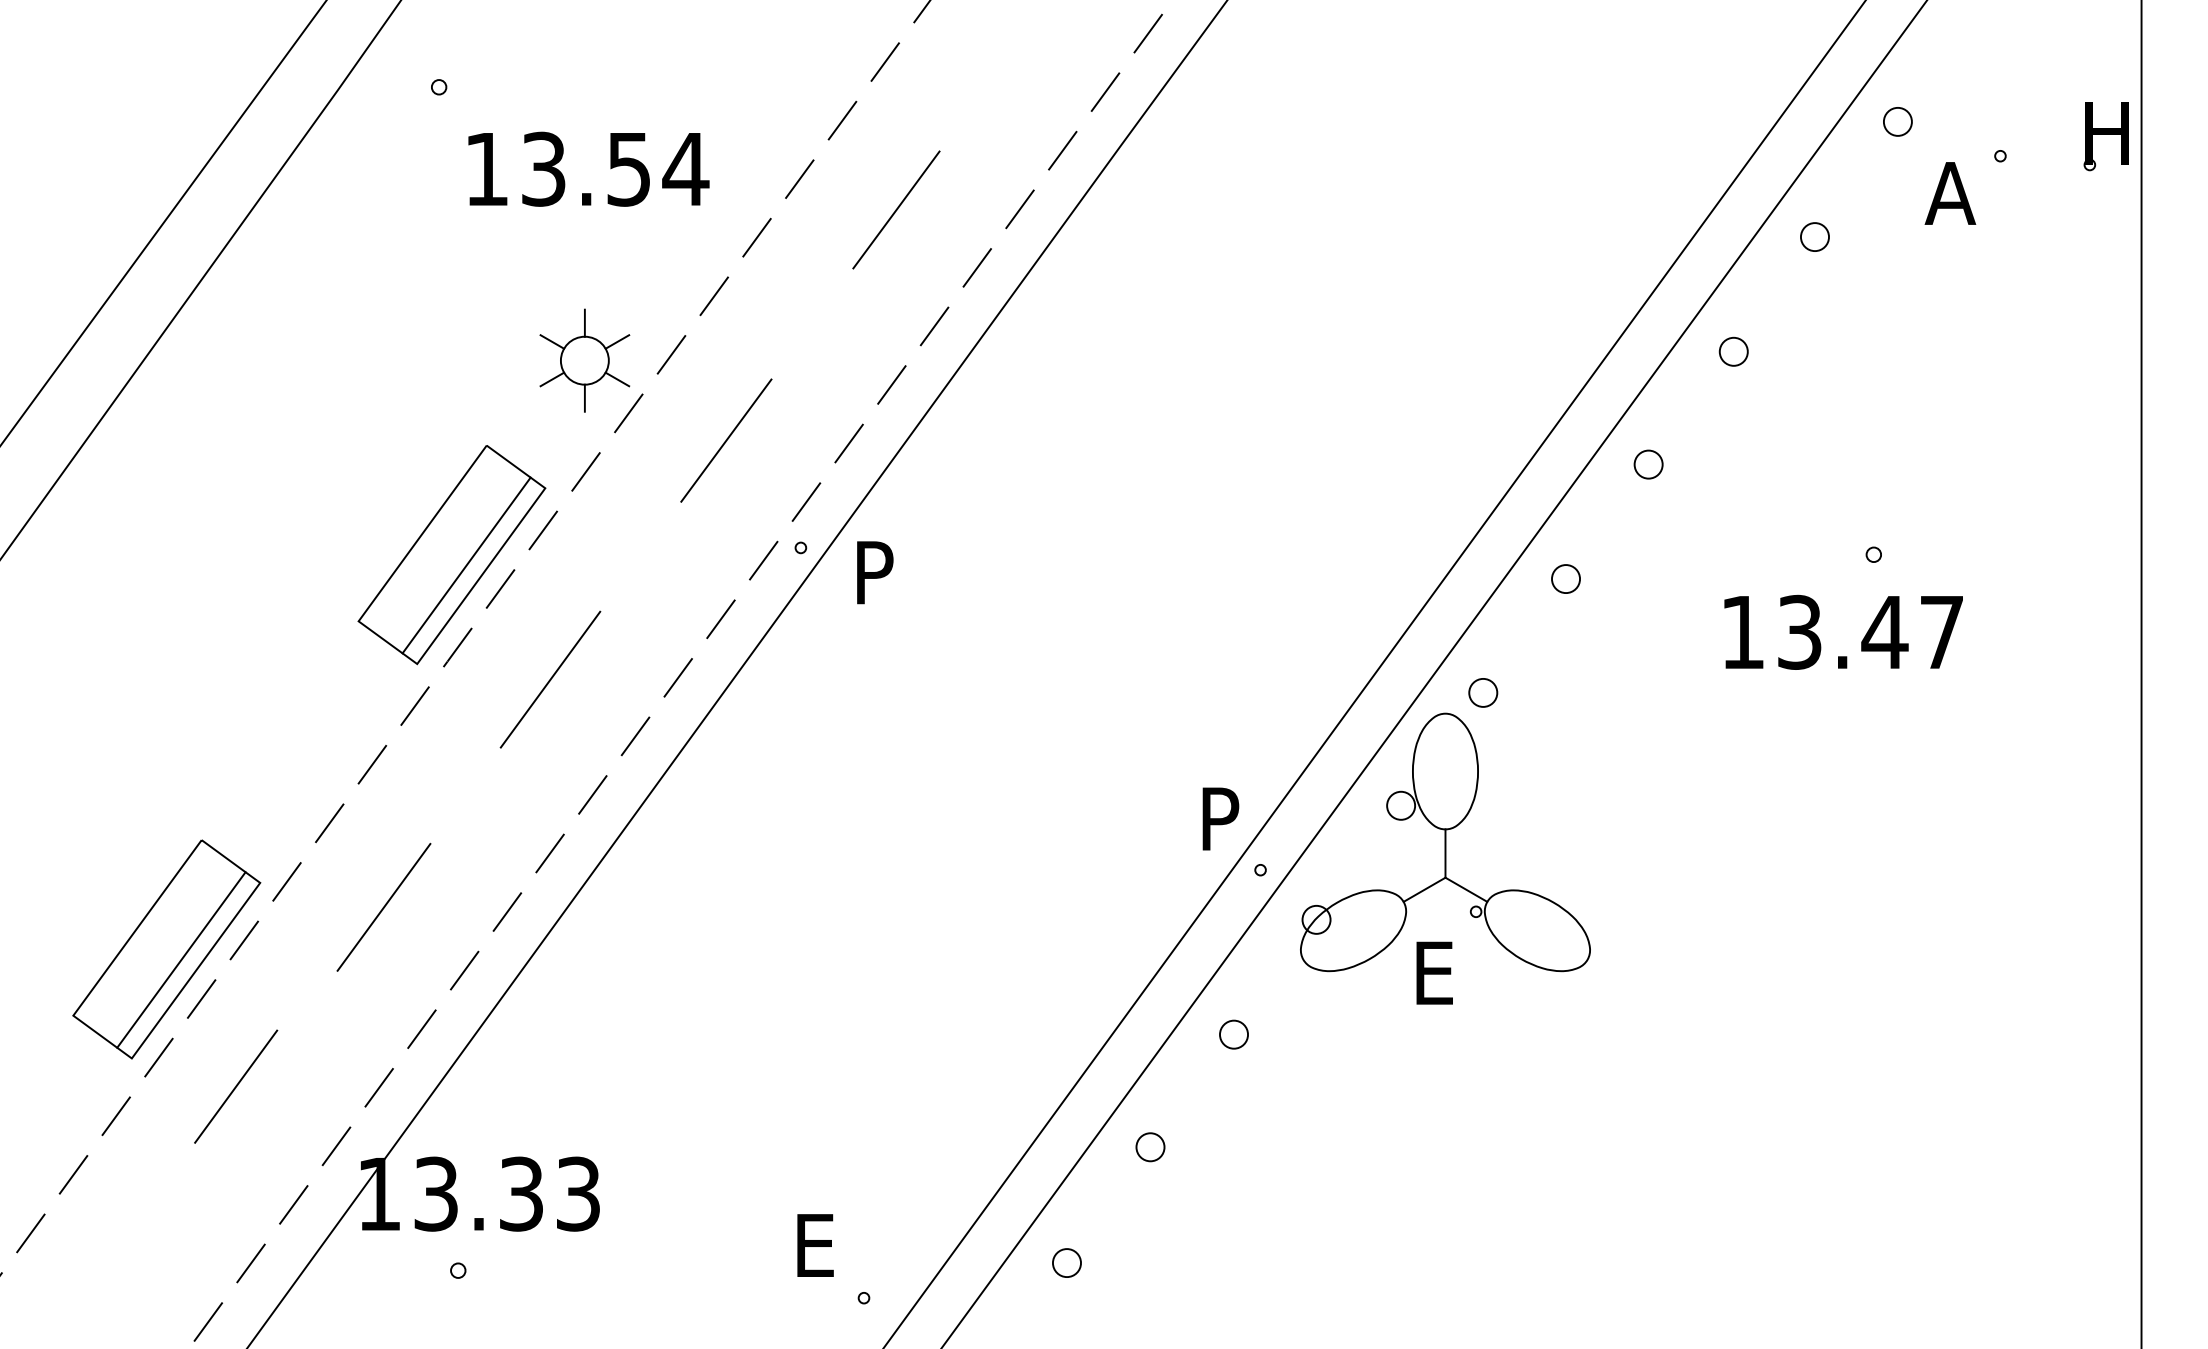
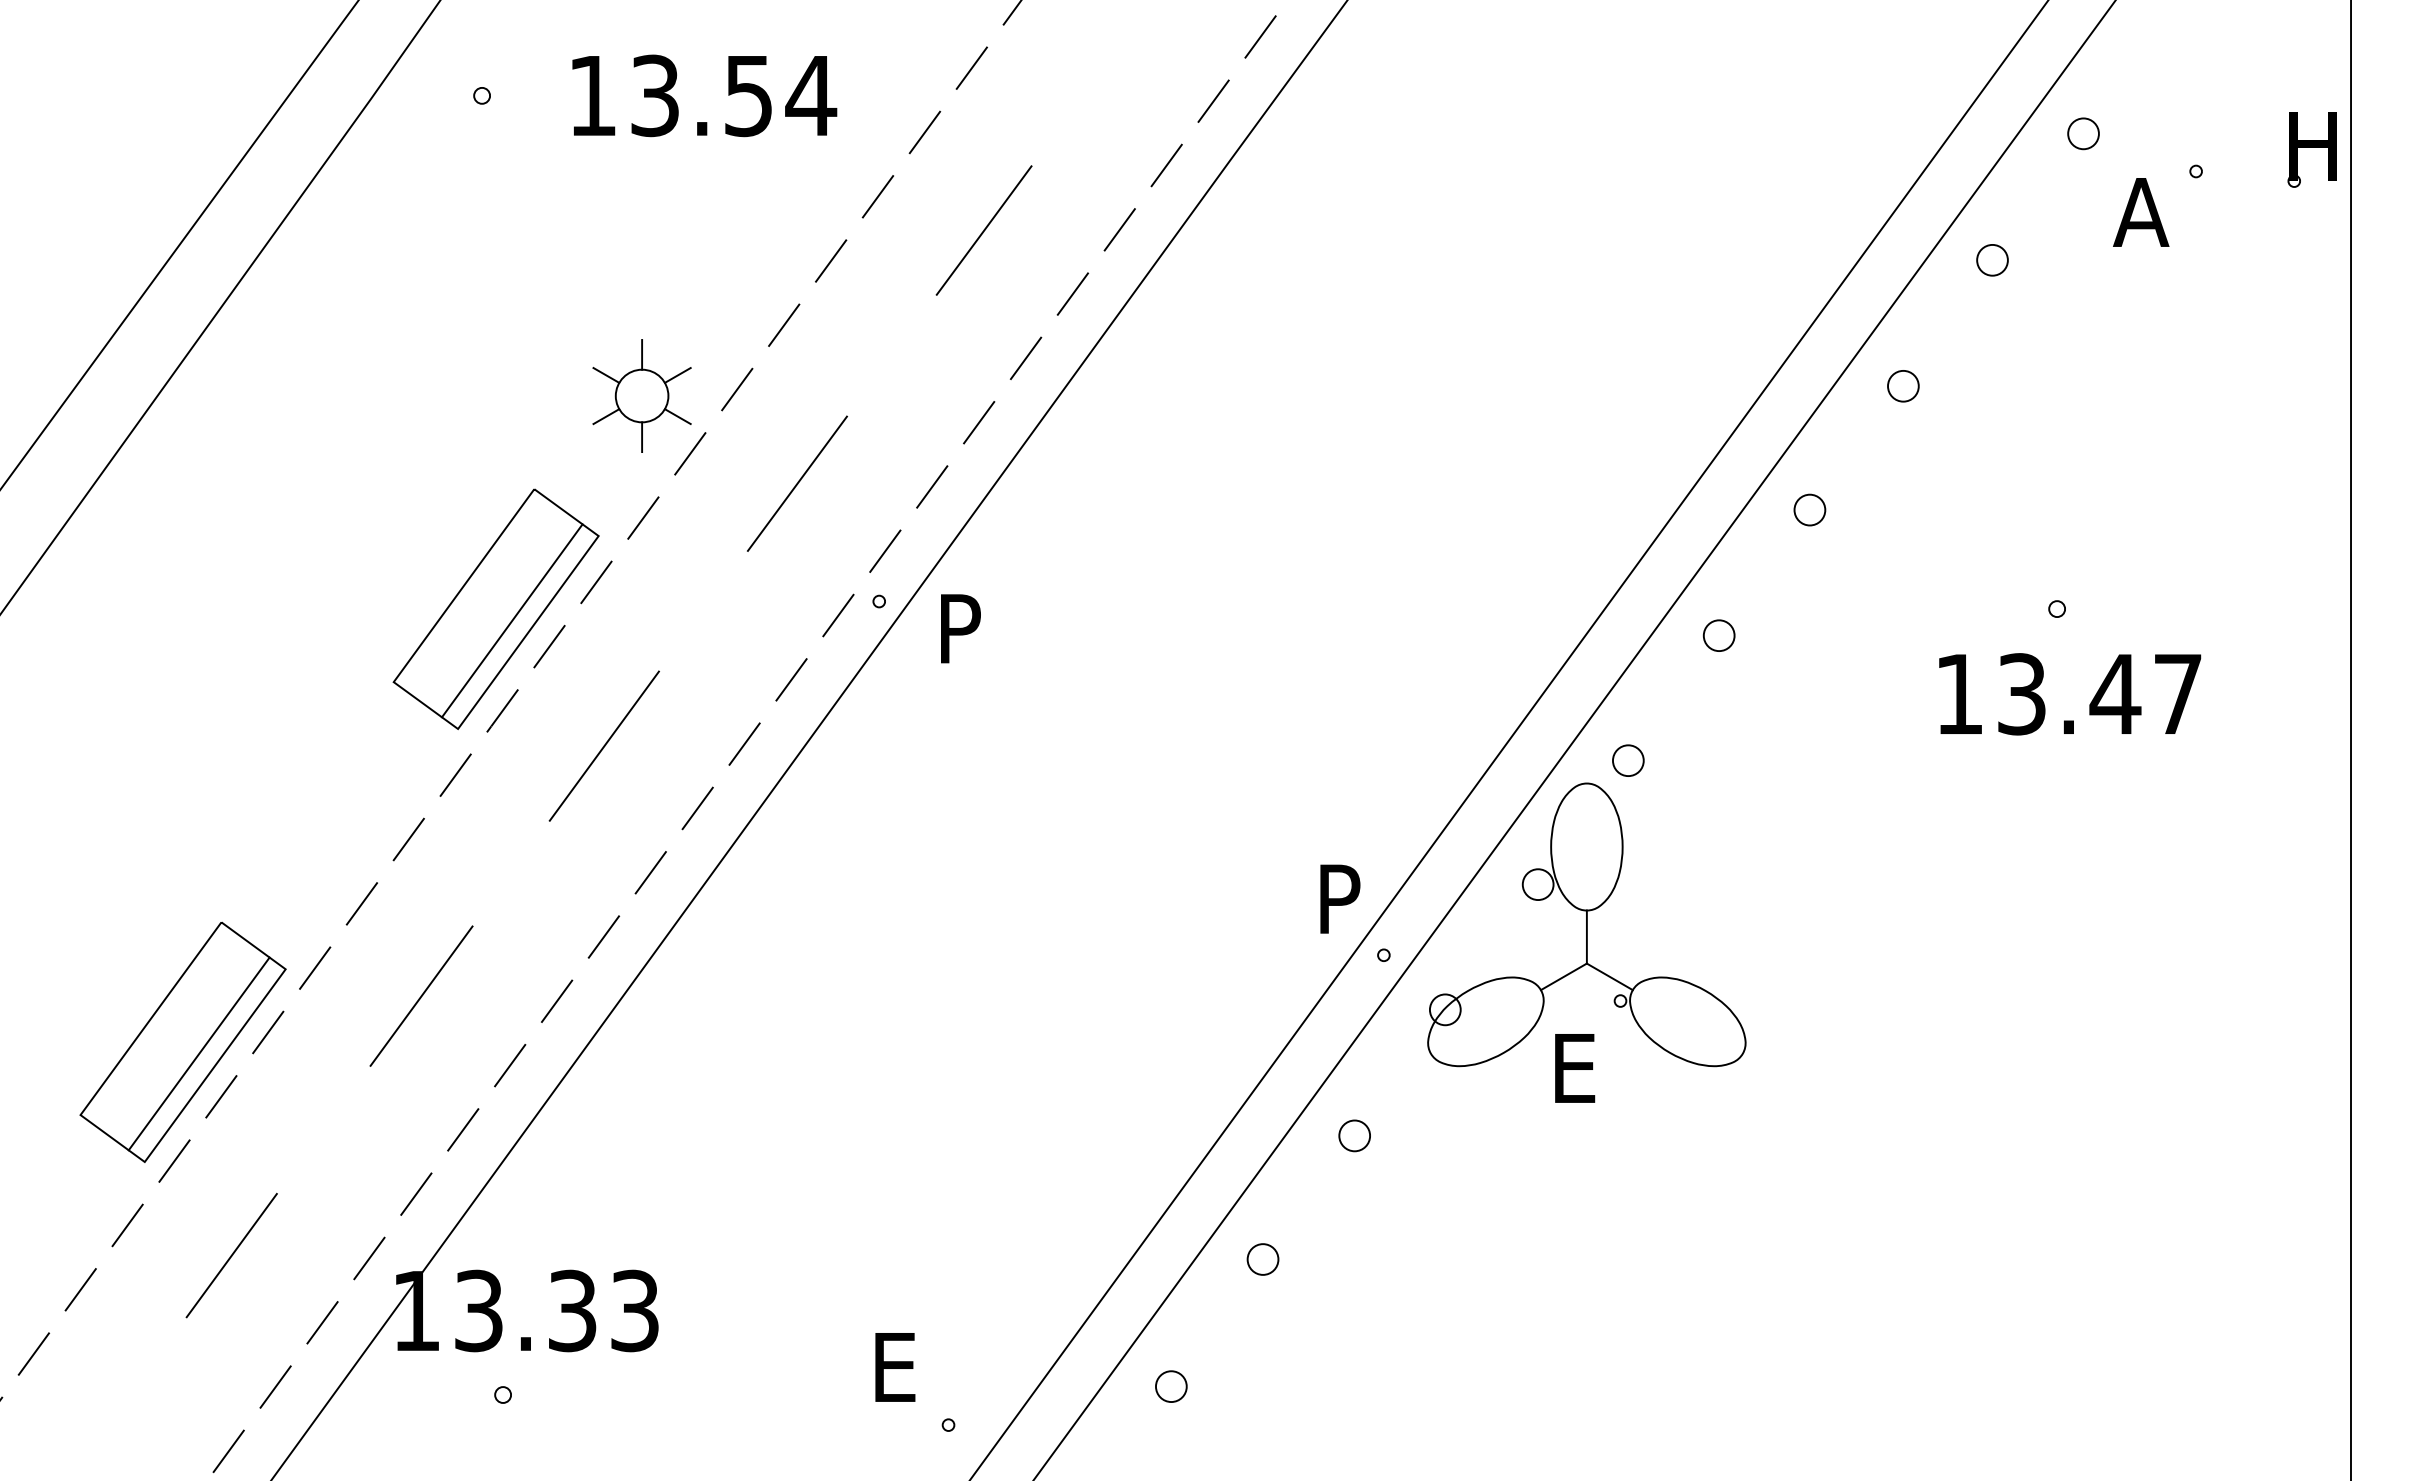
text: (588, 168) -> (704, 94), moved
text: (1843, 631) -> (2069, 693), moved
line: (236, 1086) -> (232, 1255), moved

